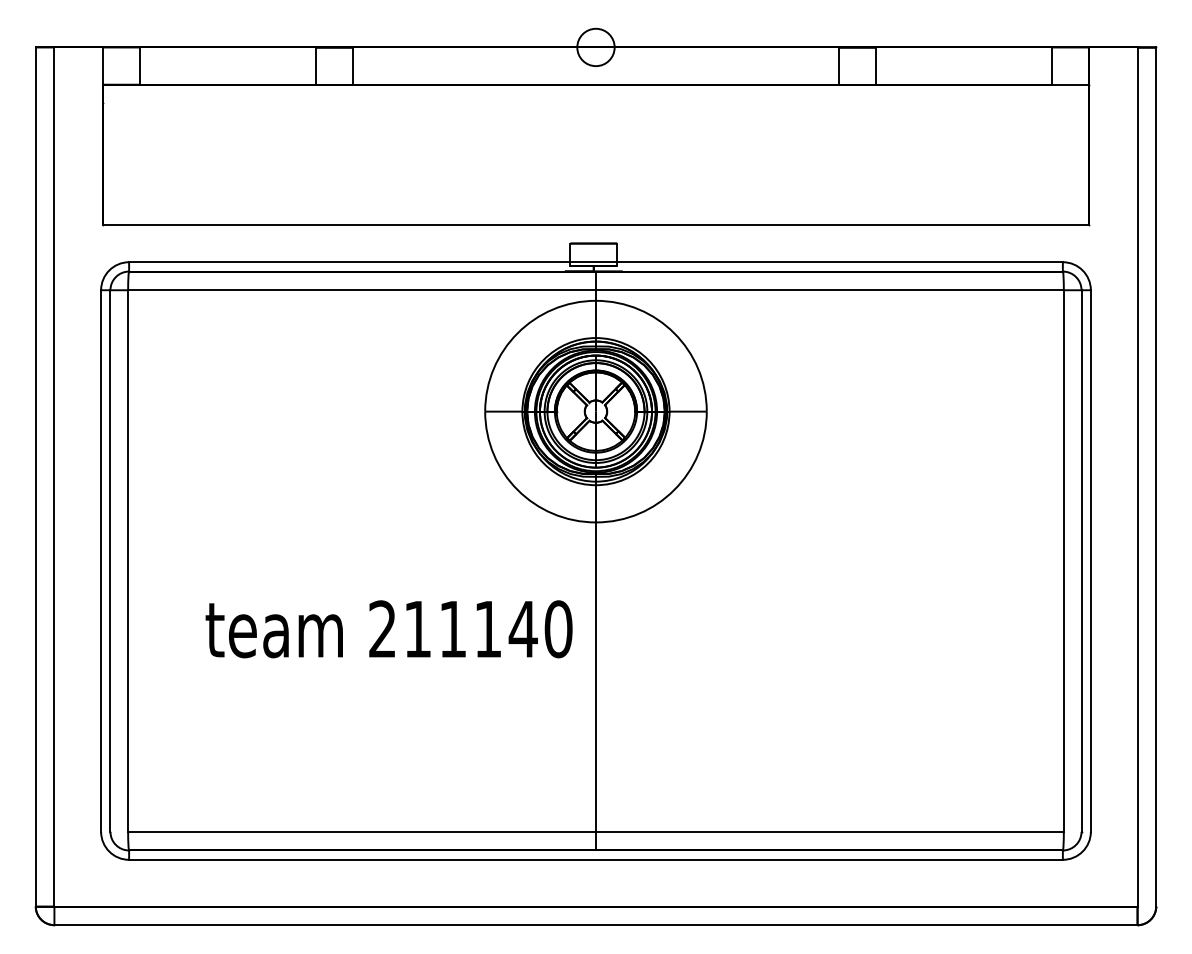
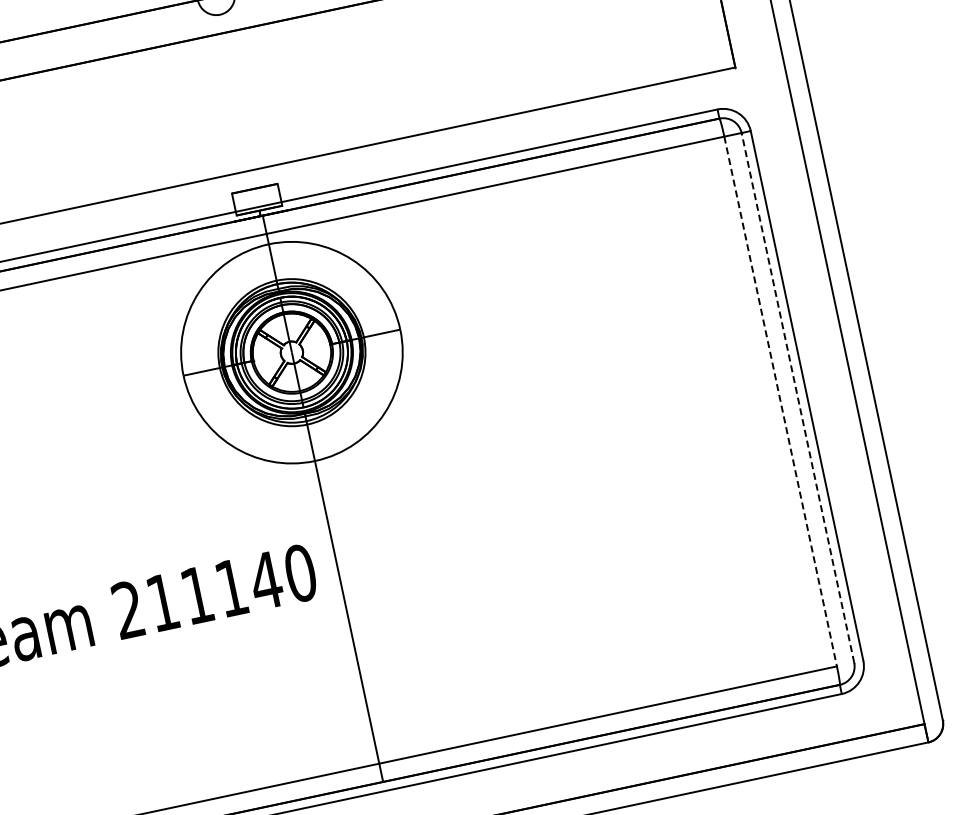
line: (1063, 561) -> (780, 402), solid -> dashed
line: (1081, 561) -> (797, 398), solid -> dashed

